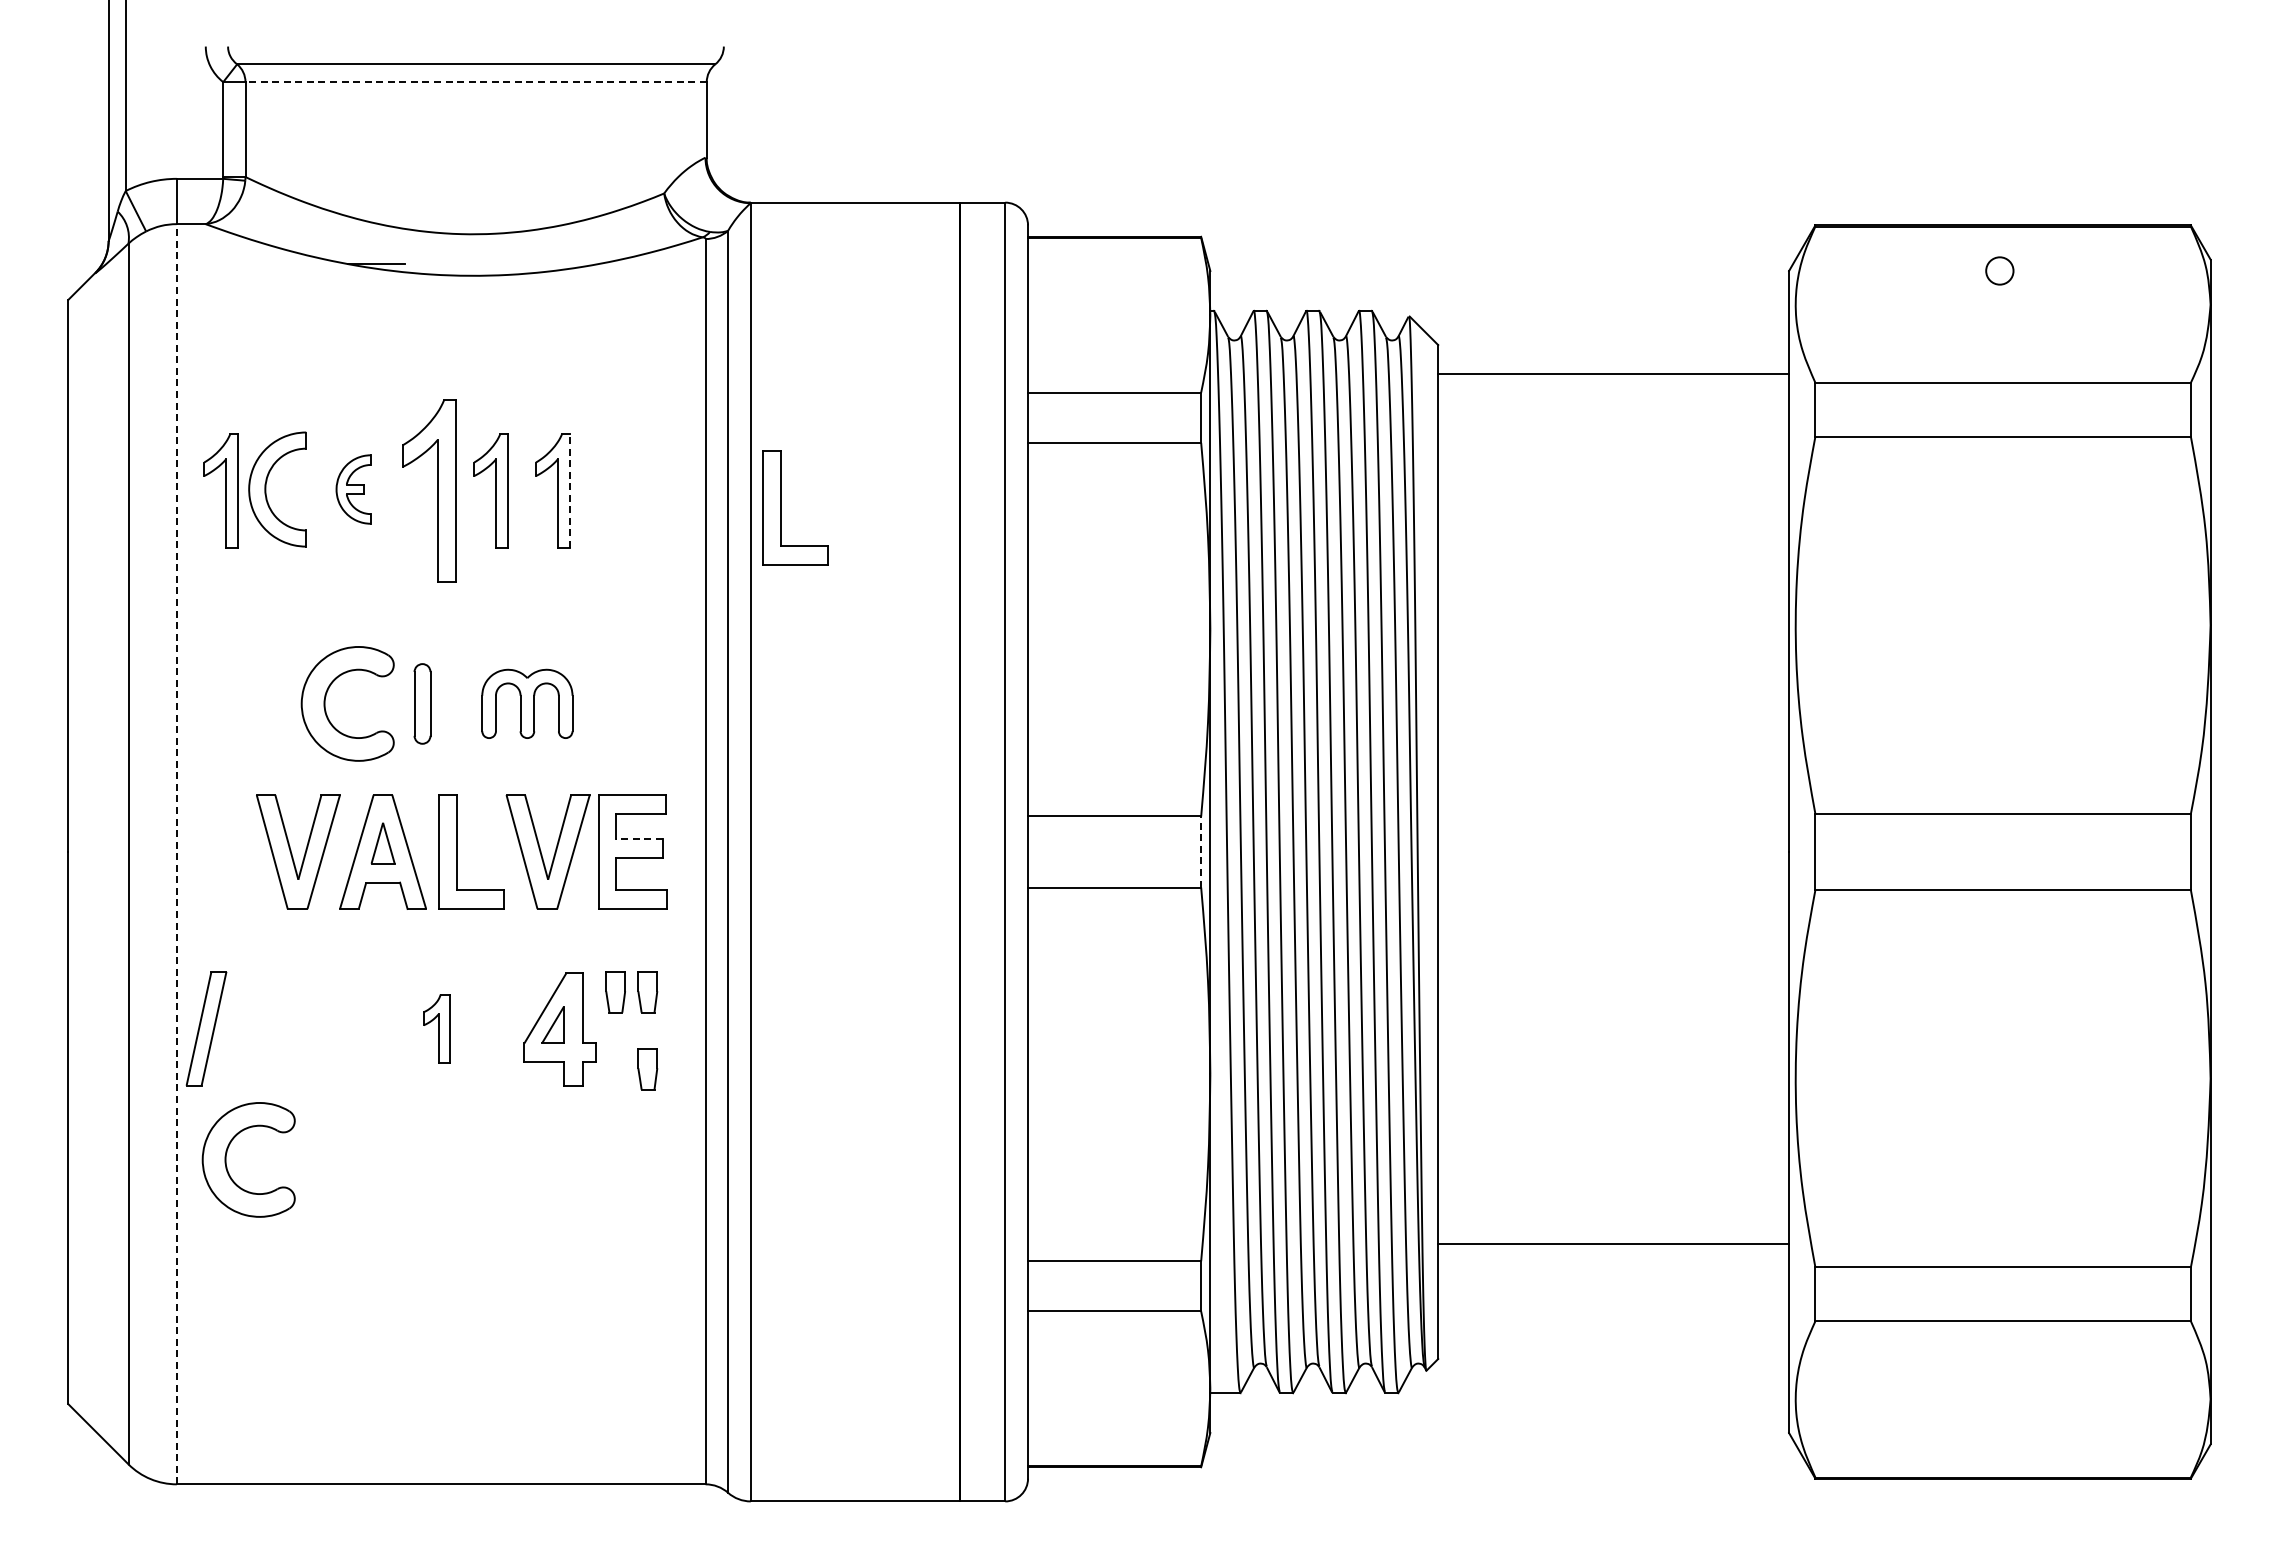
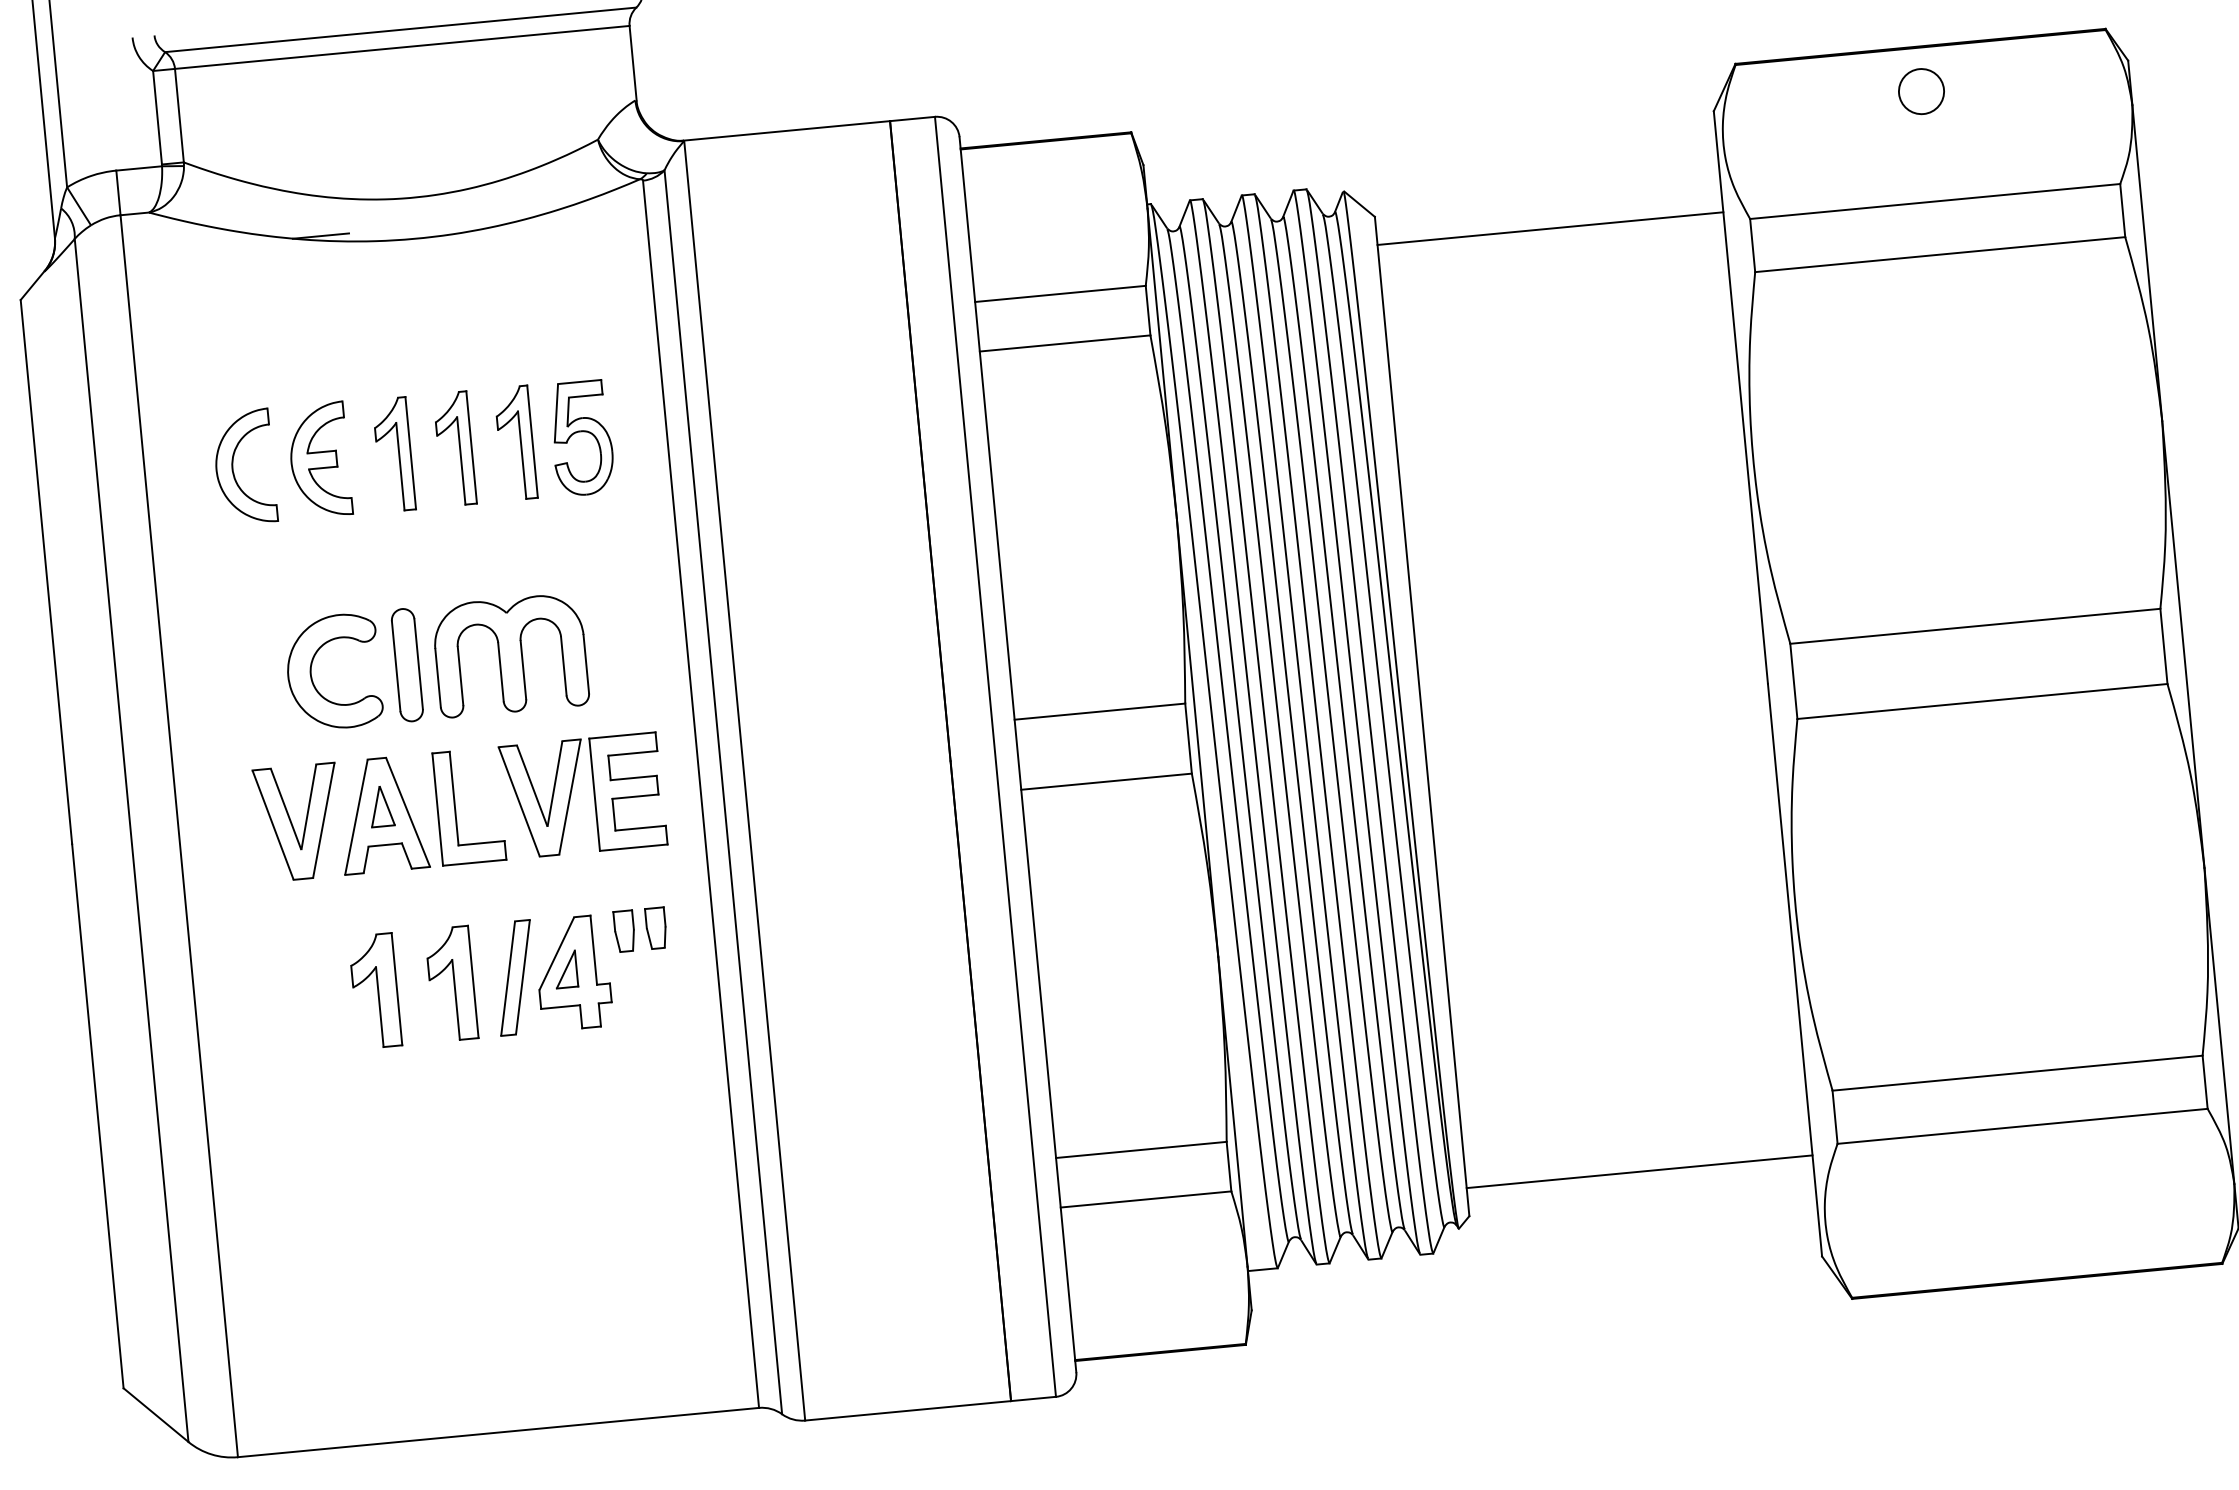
line: (476, 82) -> (402, 47), dashed -> solid
circle: (1999, 270) -> (1921, 91), size x1.67
part: (353, 489) -> (319, 460), size x1.67
part: (220, 490) -> (188, 473), removed
part: (428, 490) -> (393, 454), size x0.62
line: (569, 491) -> (532, 442), dashed -> solid
part: (619, 492) -> (581, 438), added
part: (781, 507) -> (742, 438), removed
part: (422, 703) -> (407, 664), size x1.43
part: (527, 703) -> (510, 654), size x1.67
line: (638, 838) -> (632, 777), dashed -> solid
line: (1201, 852) -> (1188, 739), dashed -> solid
line: (176, 853) -> (178, 835), dashed -> solid
part: (206, 1028) -> (515, 977), moved
part: (358, 1028) -> (374, 991), added
part: (436, 1028) -> (451, 983), size x1.67
part: (647, 1069) -> (663, 1004), removed
part: (226, 1159) -> (256, 1132), removed
line: (1613, 1243) -> (1639, 1171), moved

